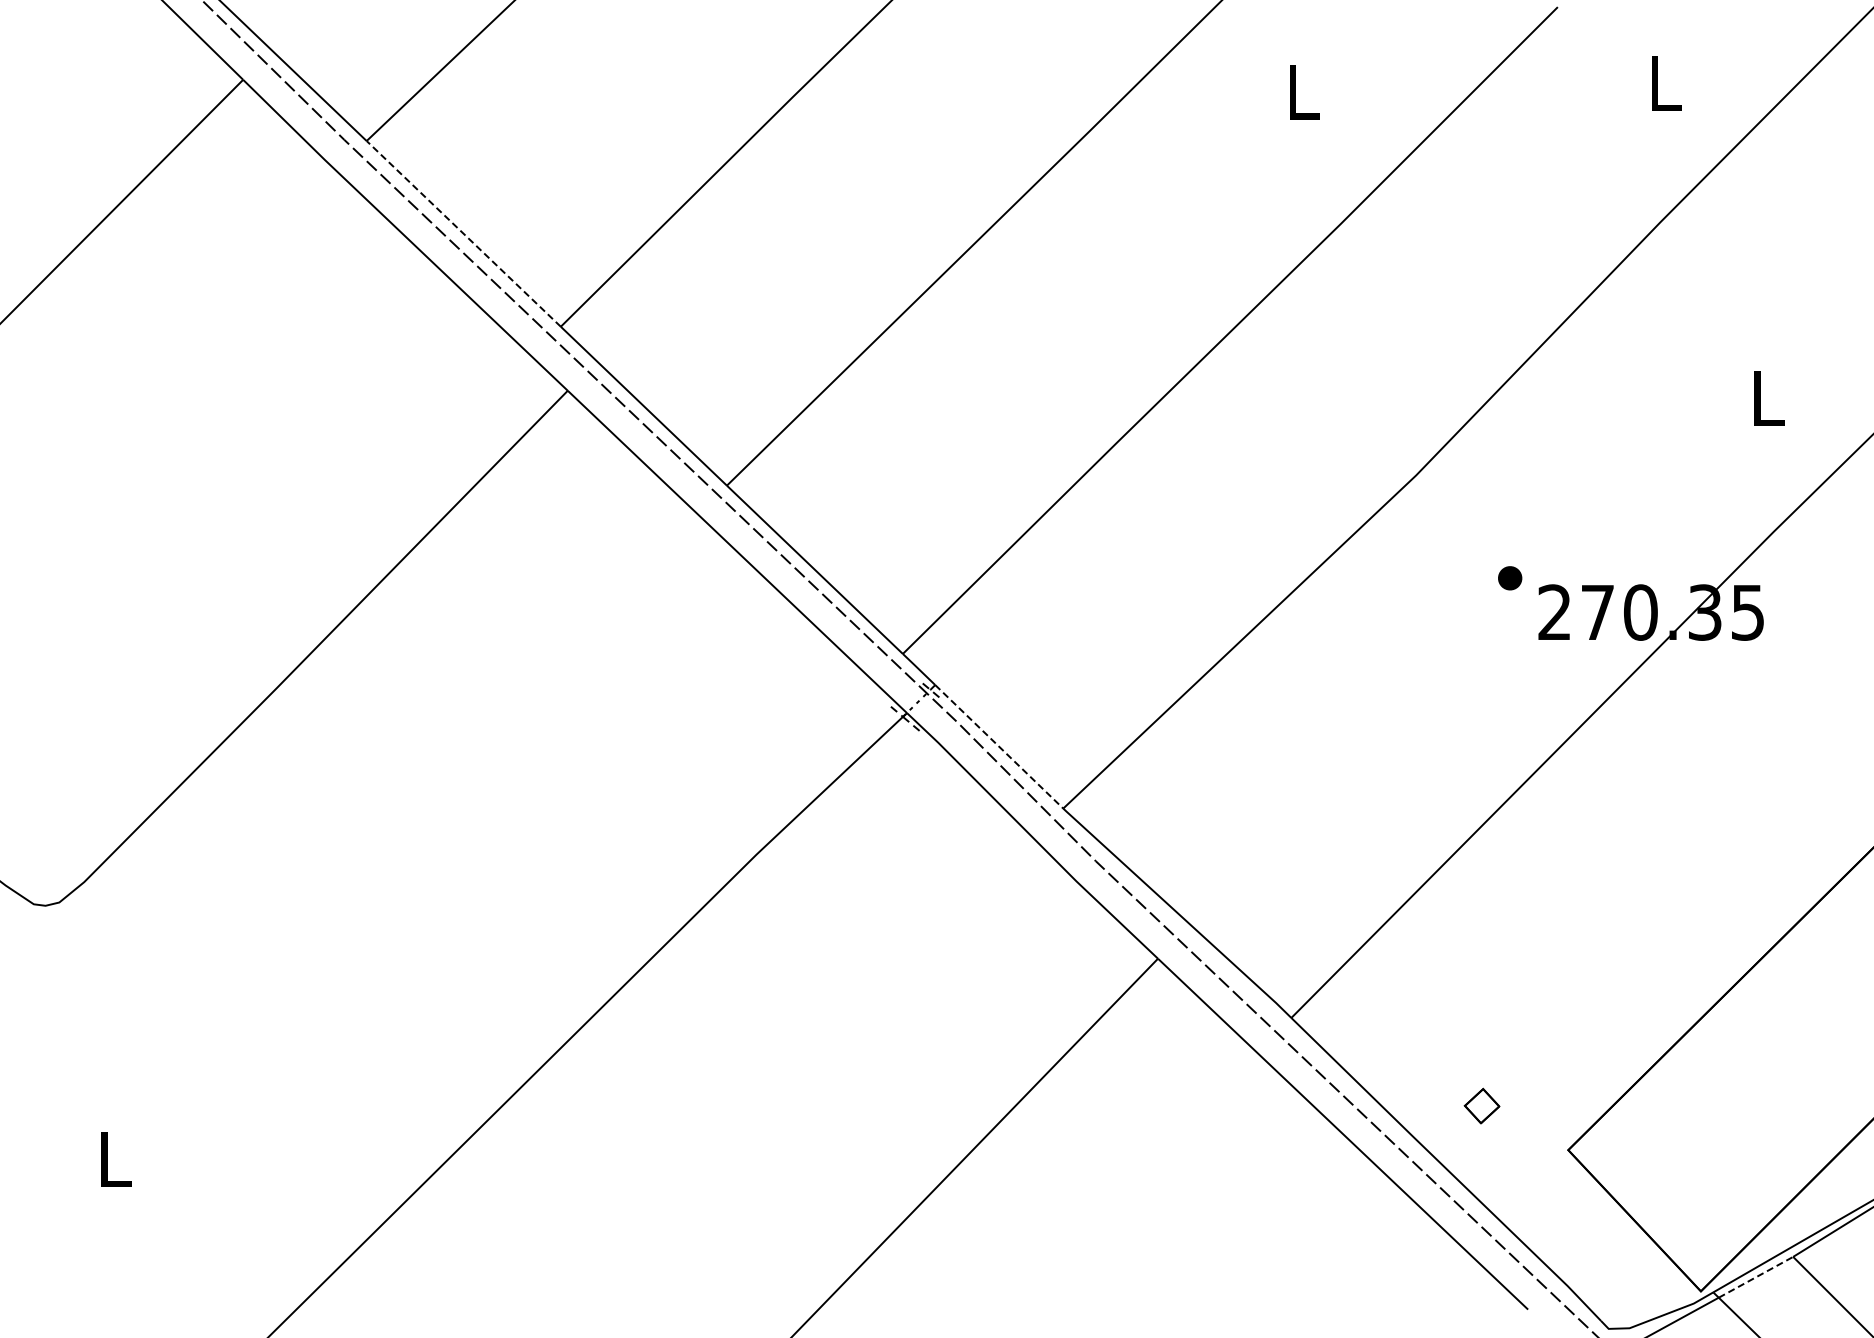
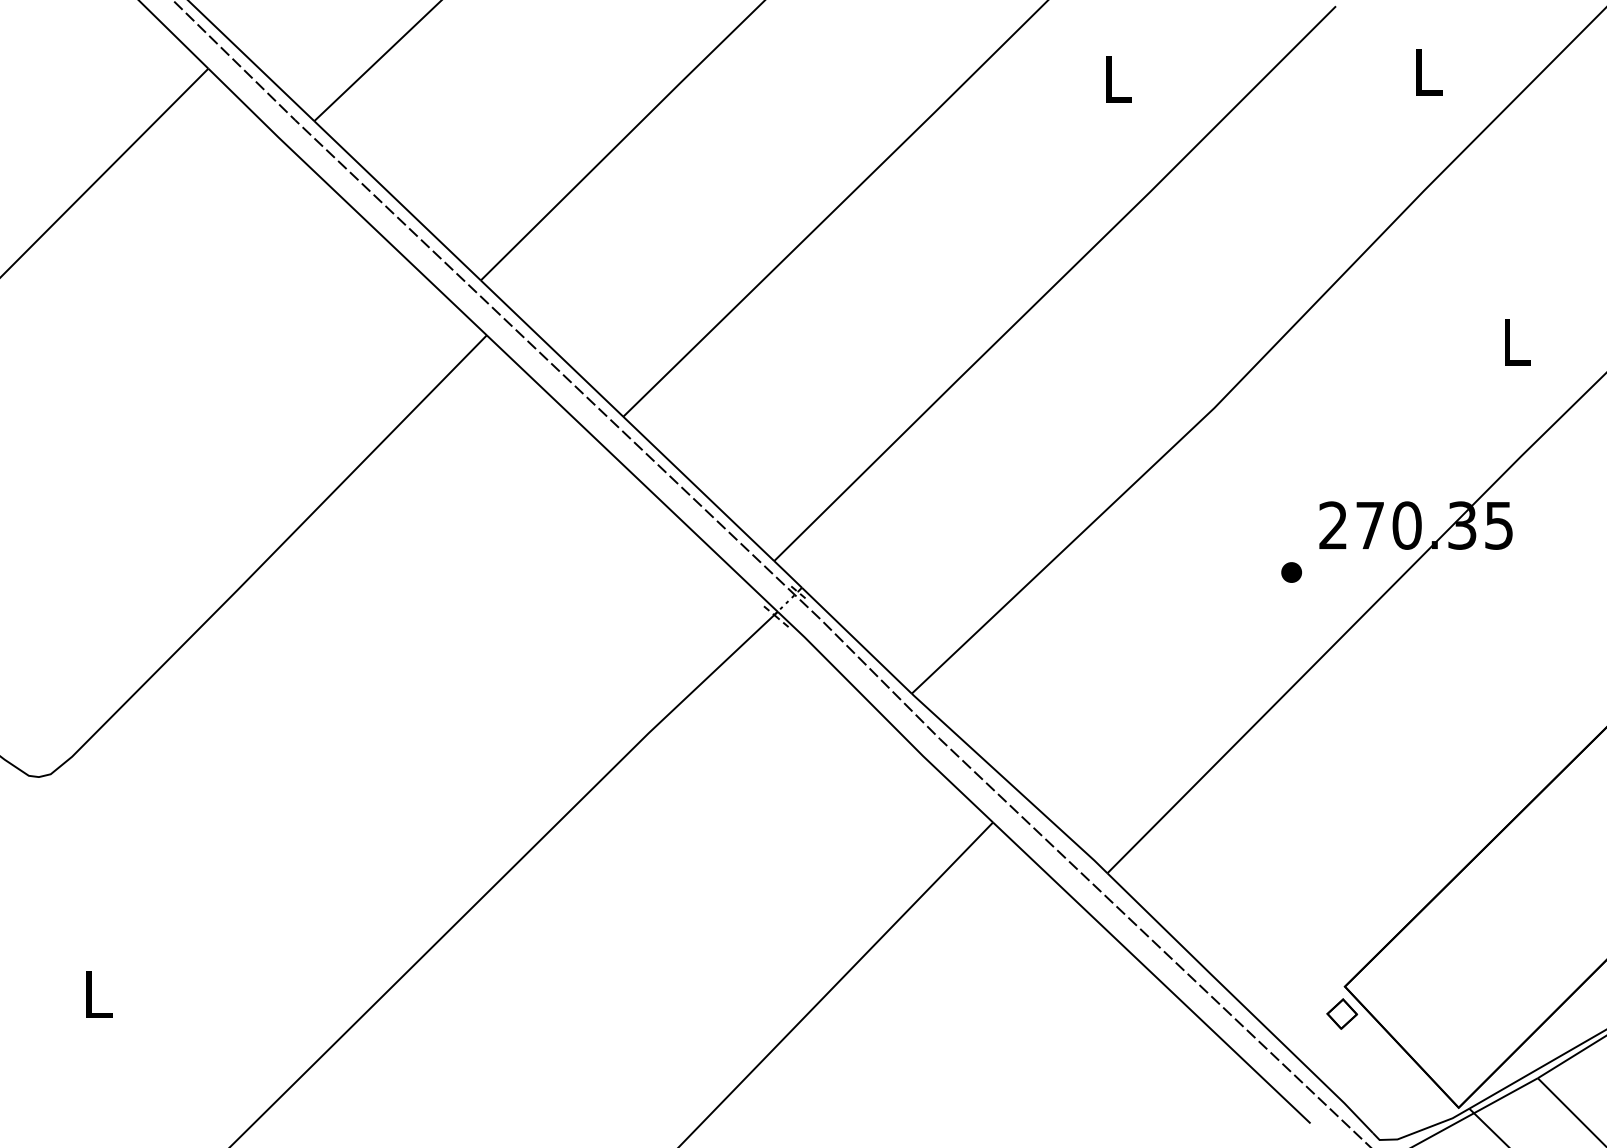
line: (463, 233) -> (397, 200), dashed -> solid
part: (1510, 578) -> (1291, 572), moved
line: (999, 746) -> (857, 640), dashed -> solid
part: (1481, 1105) -> (1341, 1013), moved
line: (1756, 1277) -> (1506, 1095), dashed -> solid

